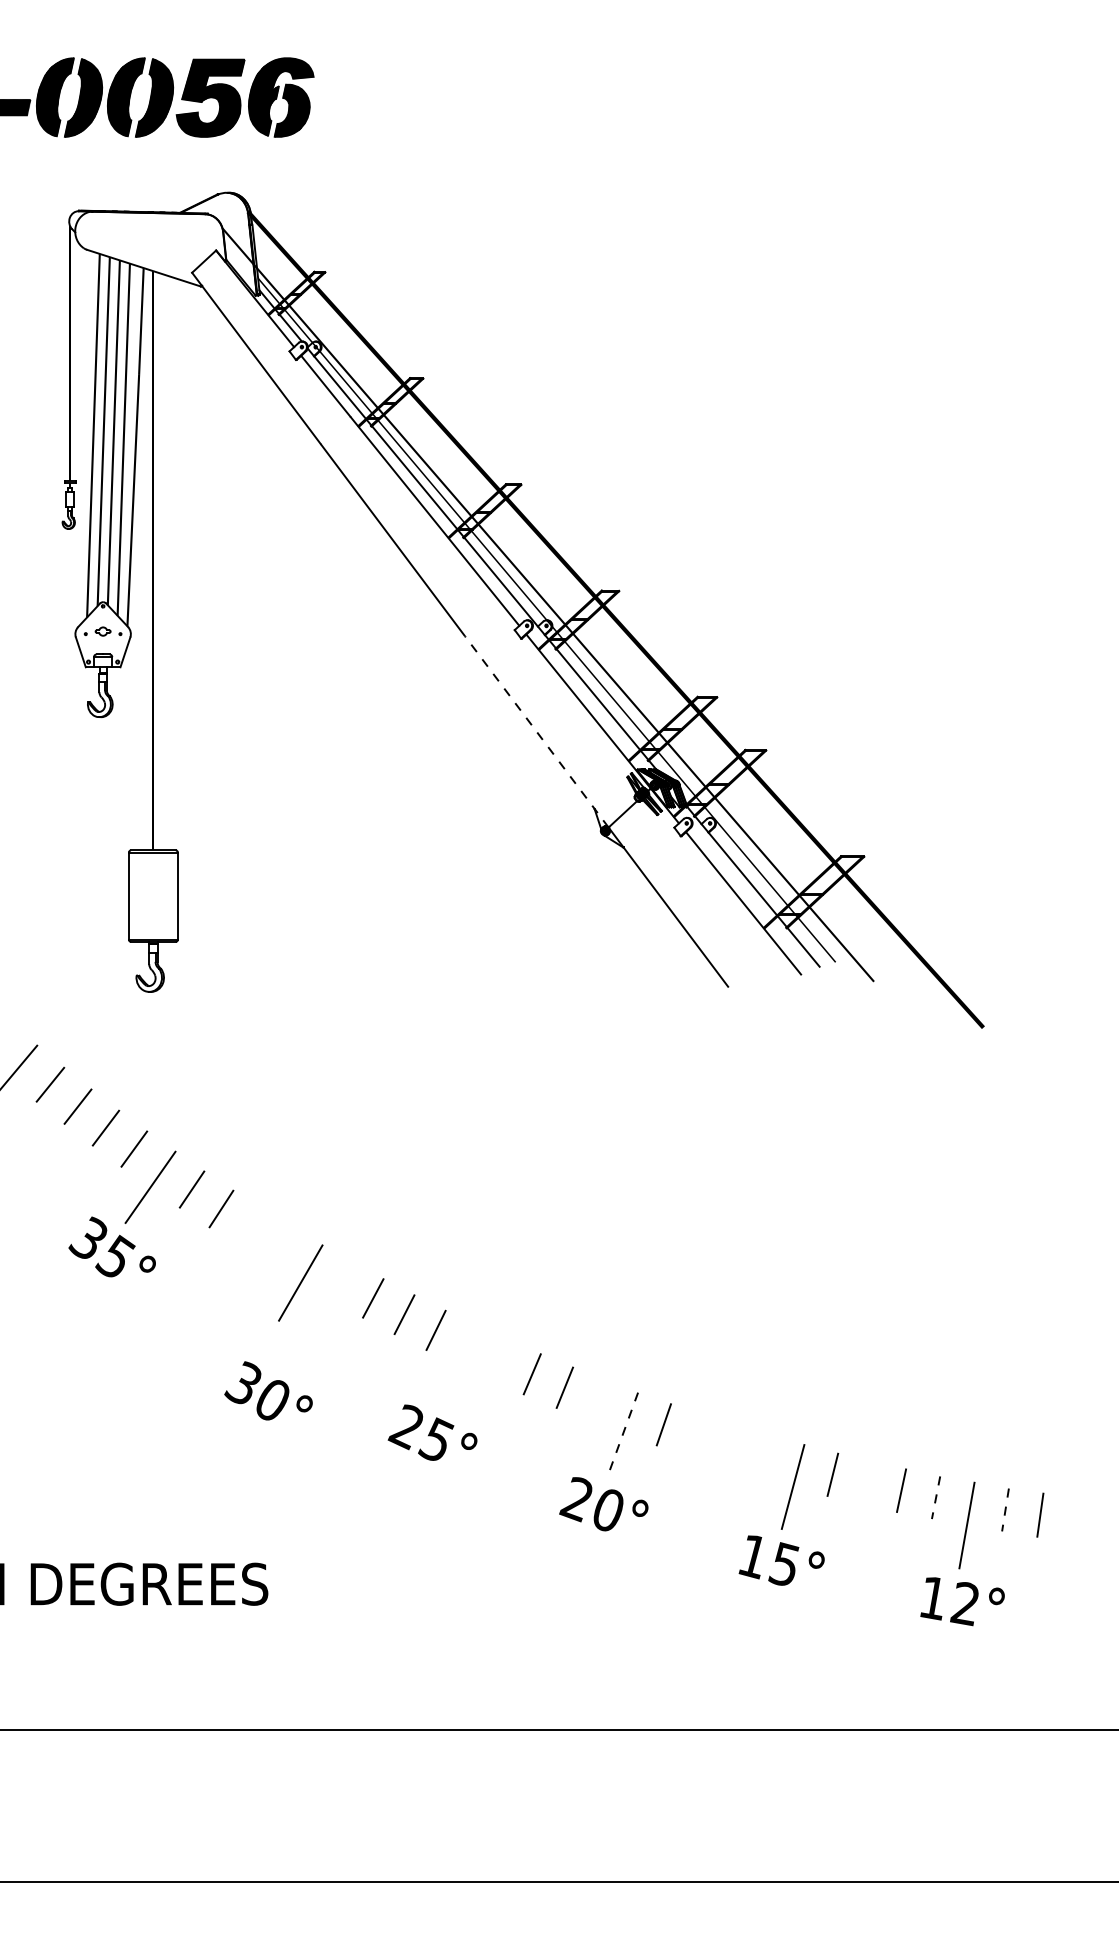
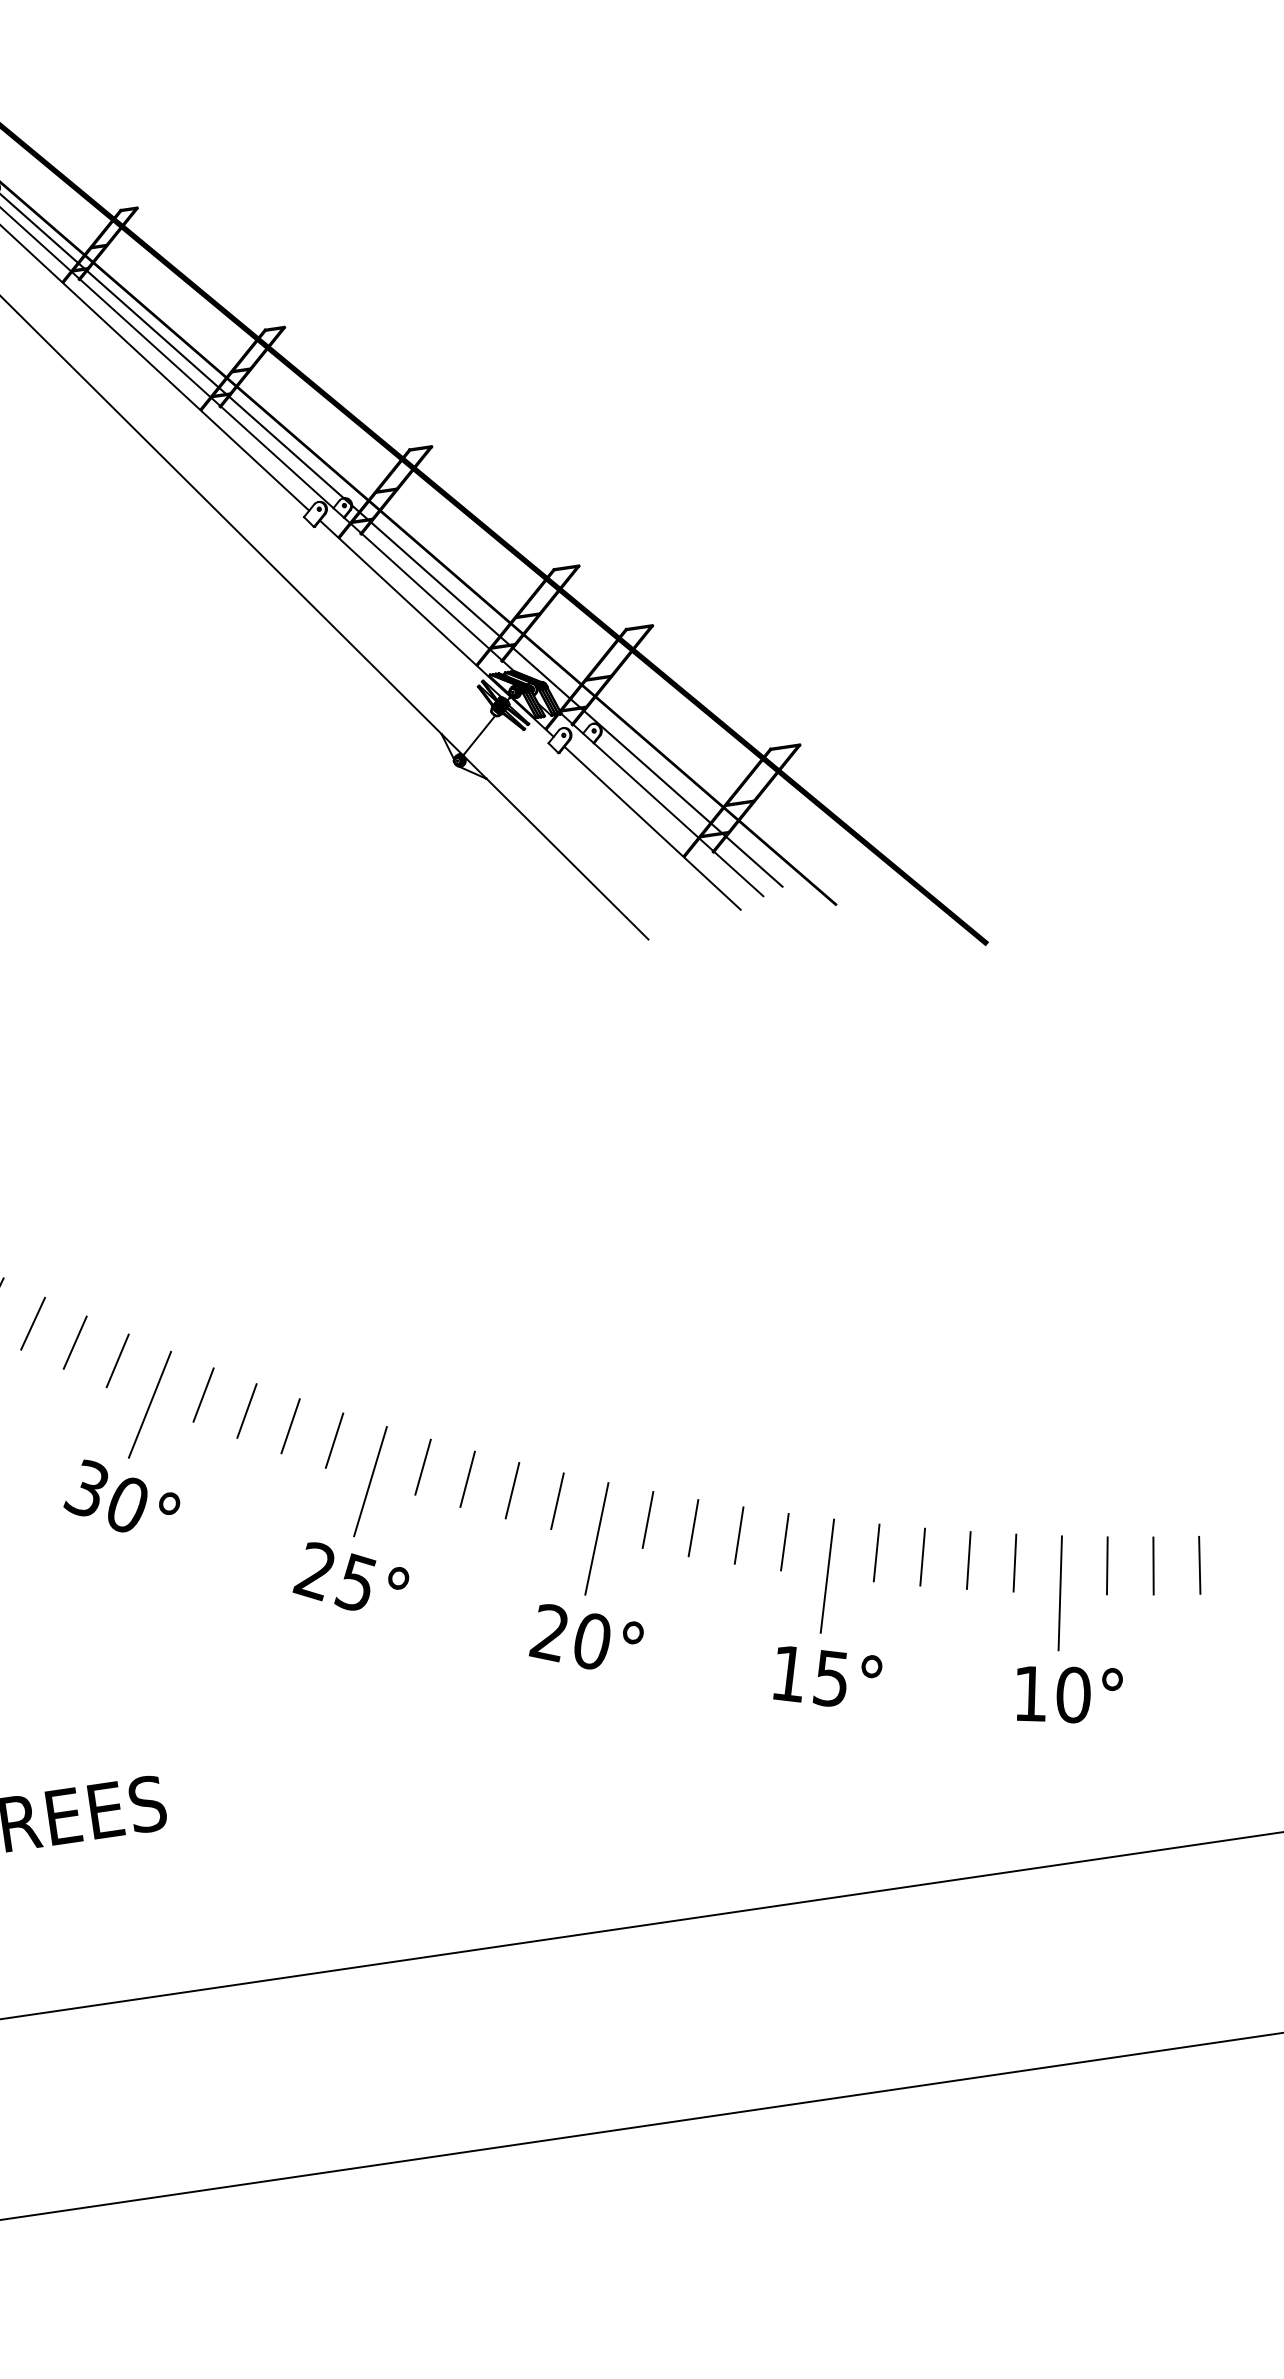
line: (536, 732) -> (351, 645), dashed -> solid
line: (250, 1227) -> (74, 1342), added
line: (281, 1245) -> (117, 1359), added
line: (341, 1281) -> (202, 1395), added
line: (499, 1360) -> (422, 1467), added
line: (458, 1364) -> (370, 1480), added
text: (268, 1390) -> (120, 1493), moved
line: (597, 1400) -> (557, 1501), added
line: (623, 1433) -> (597, 1538), dashed -> solid
line: (697, 1435) -> (693, 1527), added
line: (730, 1446) -> (738, 1535), added
line: (764, 1456) -> (784, 1542), added
line: (867, 1482) -> (923, 1556), added
line: (936, 1497) -> (1015, 1562), dashed -> solid
line: (1005, 1509) -> (1107, 1565), dashed -> solid
line: (1074, 1519) -> (1198, 1565), added
text: (964, 1604) -> (1072, 1696), 12° -> 10°

